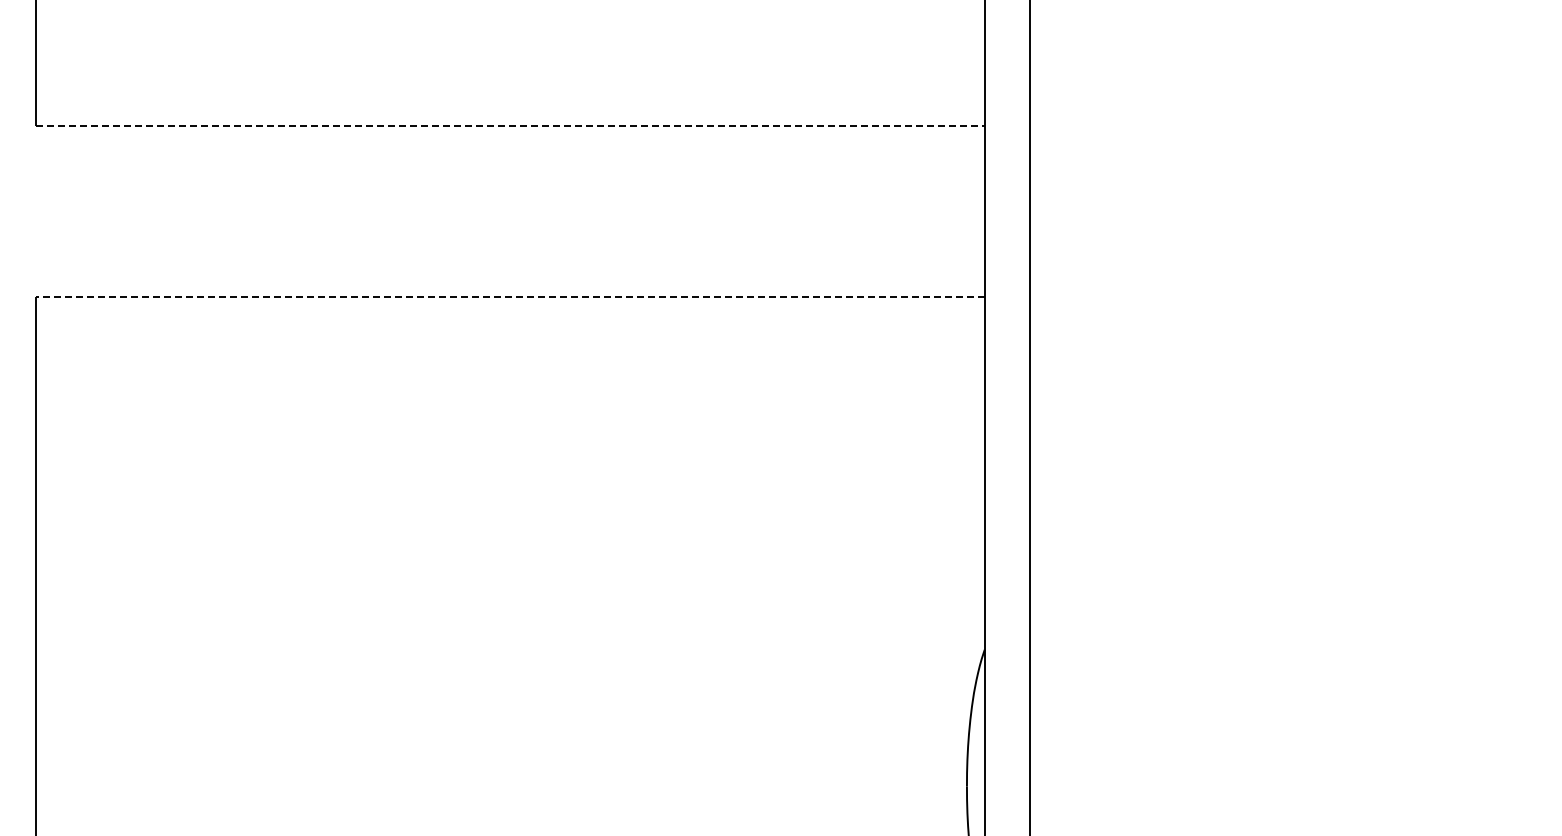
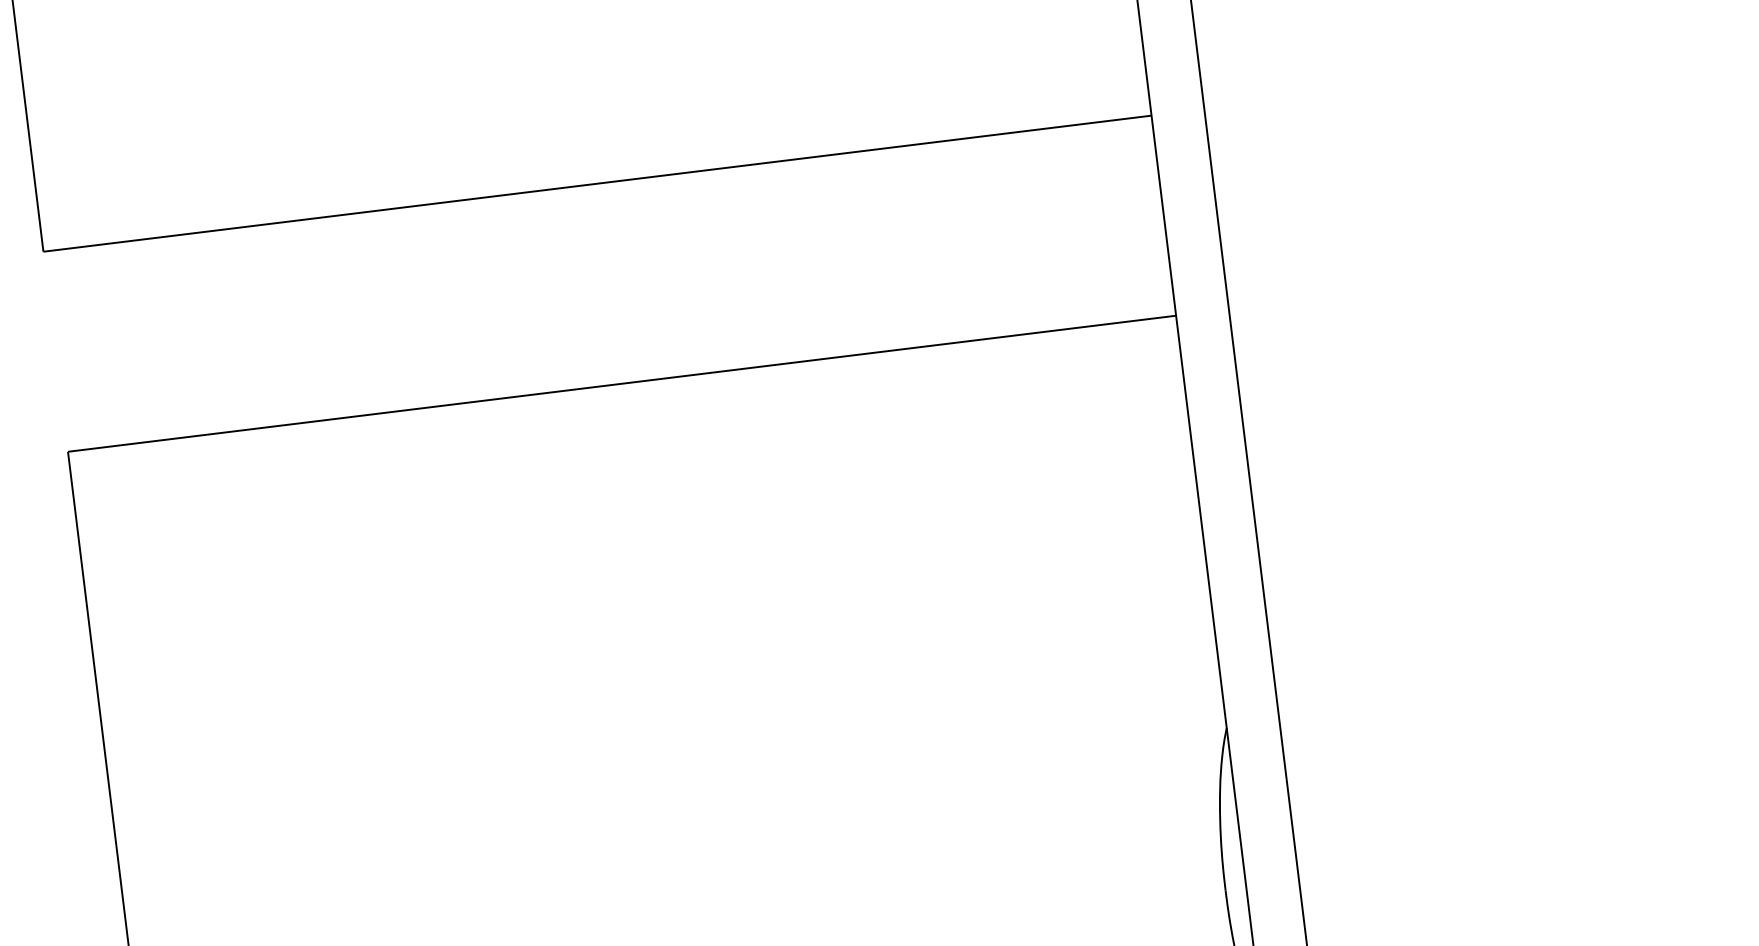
line: (511, 125) -> (598, 183), dashed -> solid
line: (510, 296) -> (621, 383), dashed -> solid

